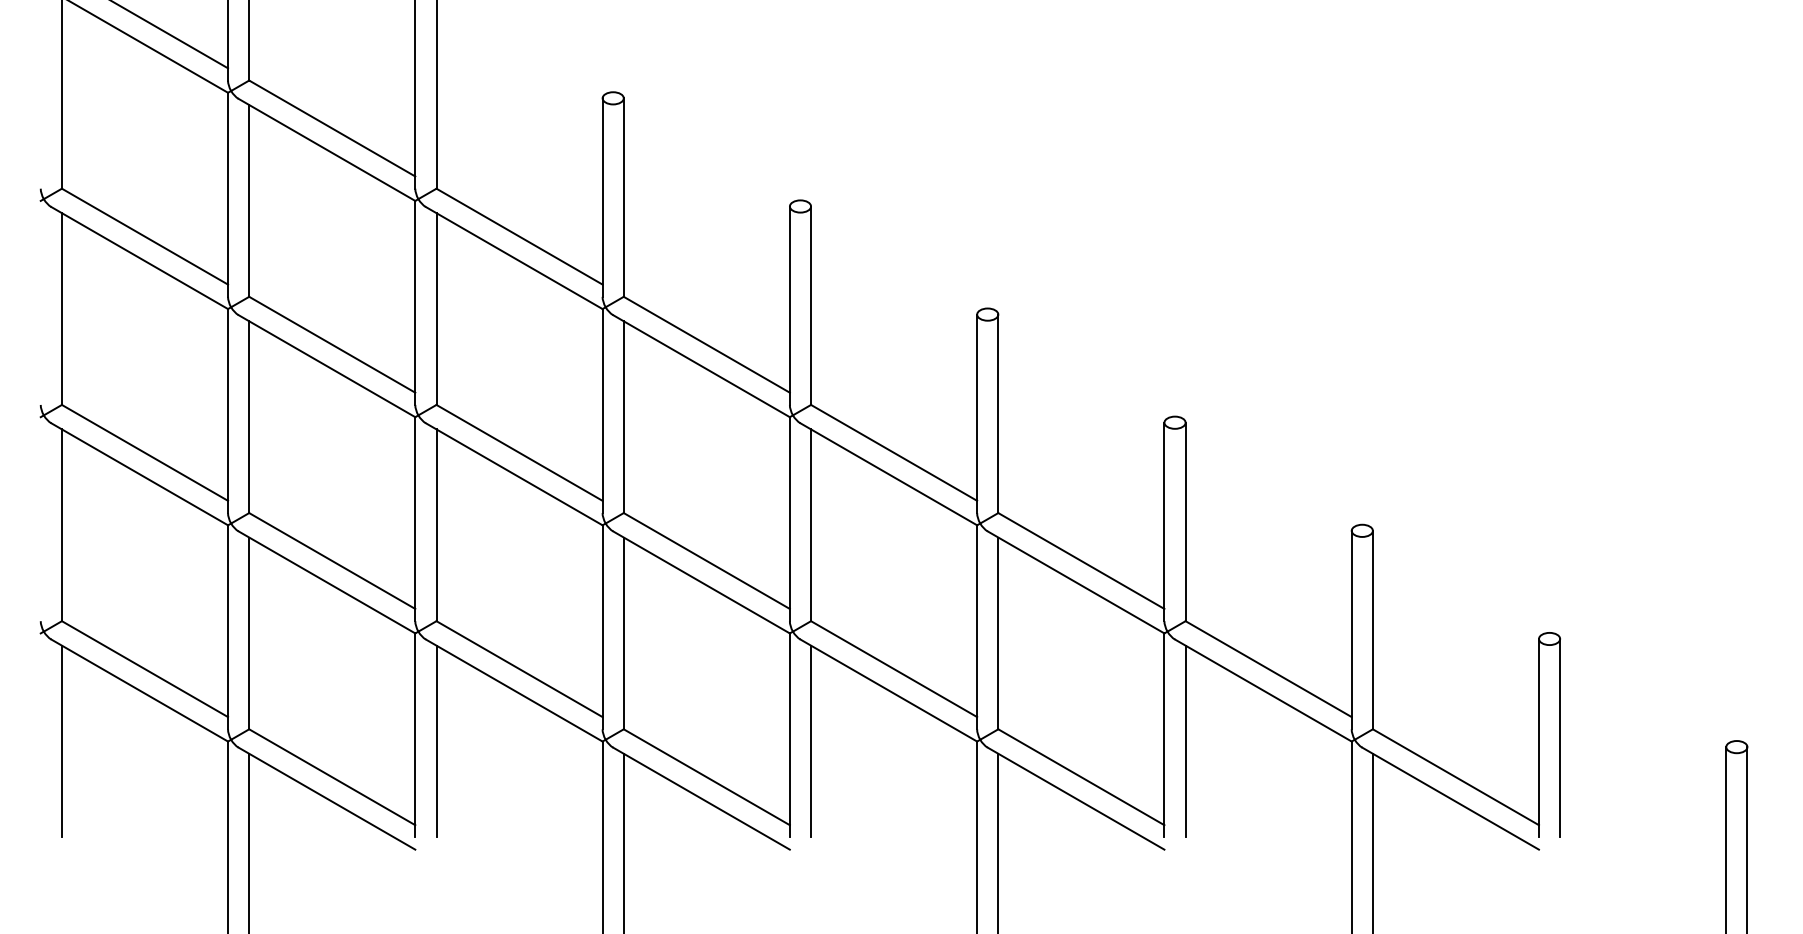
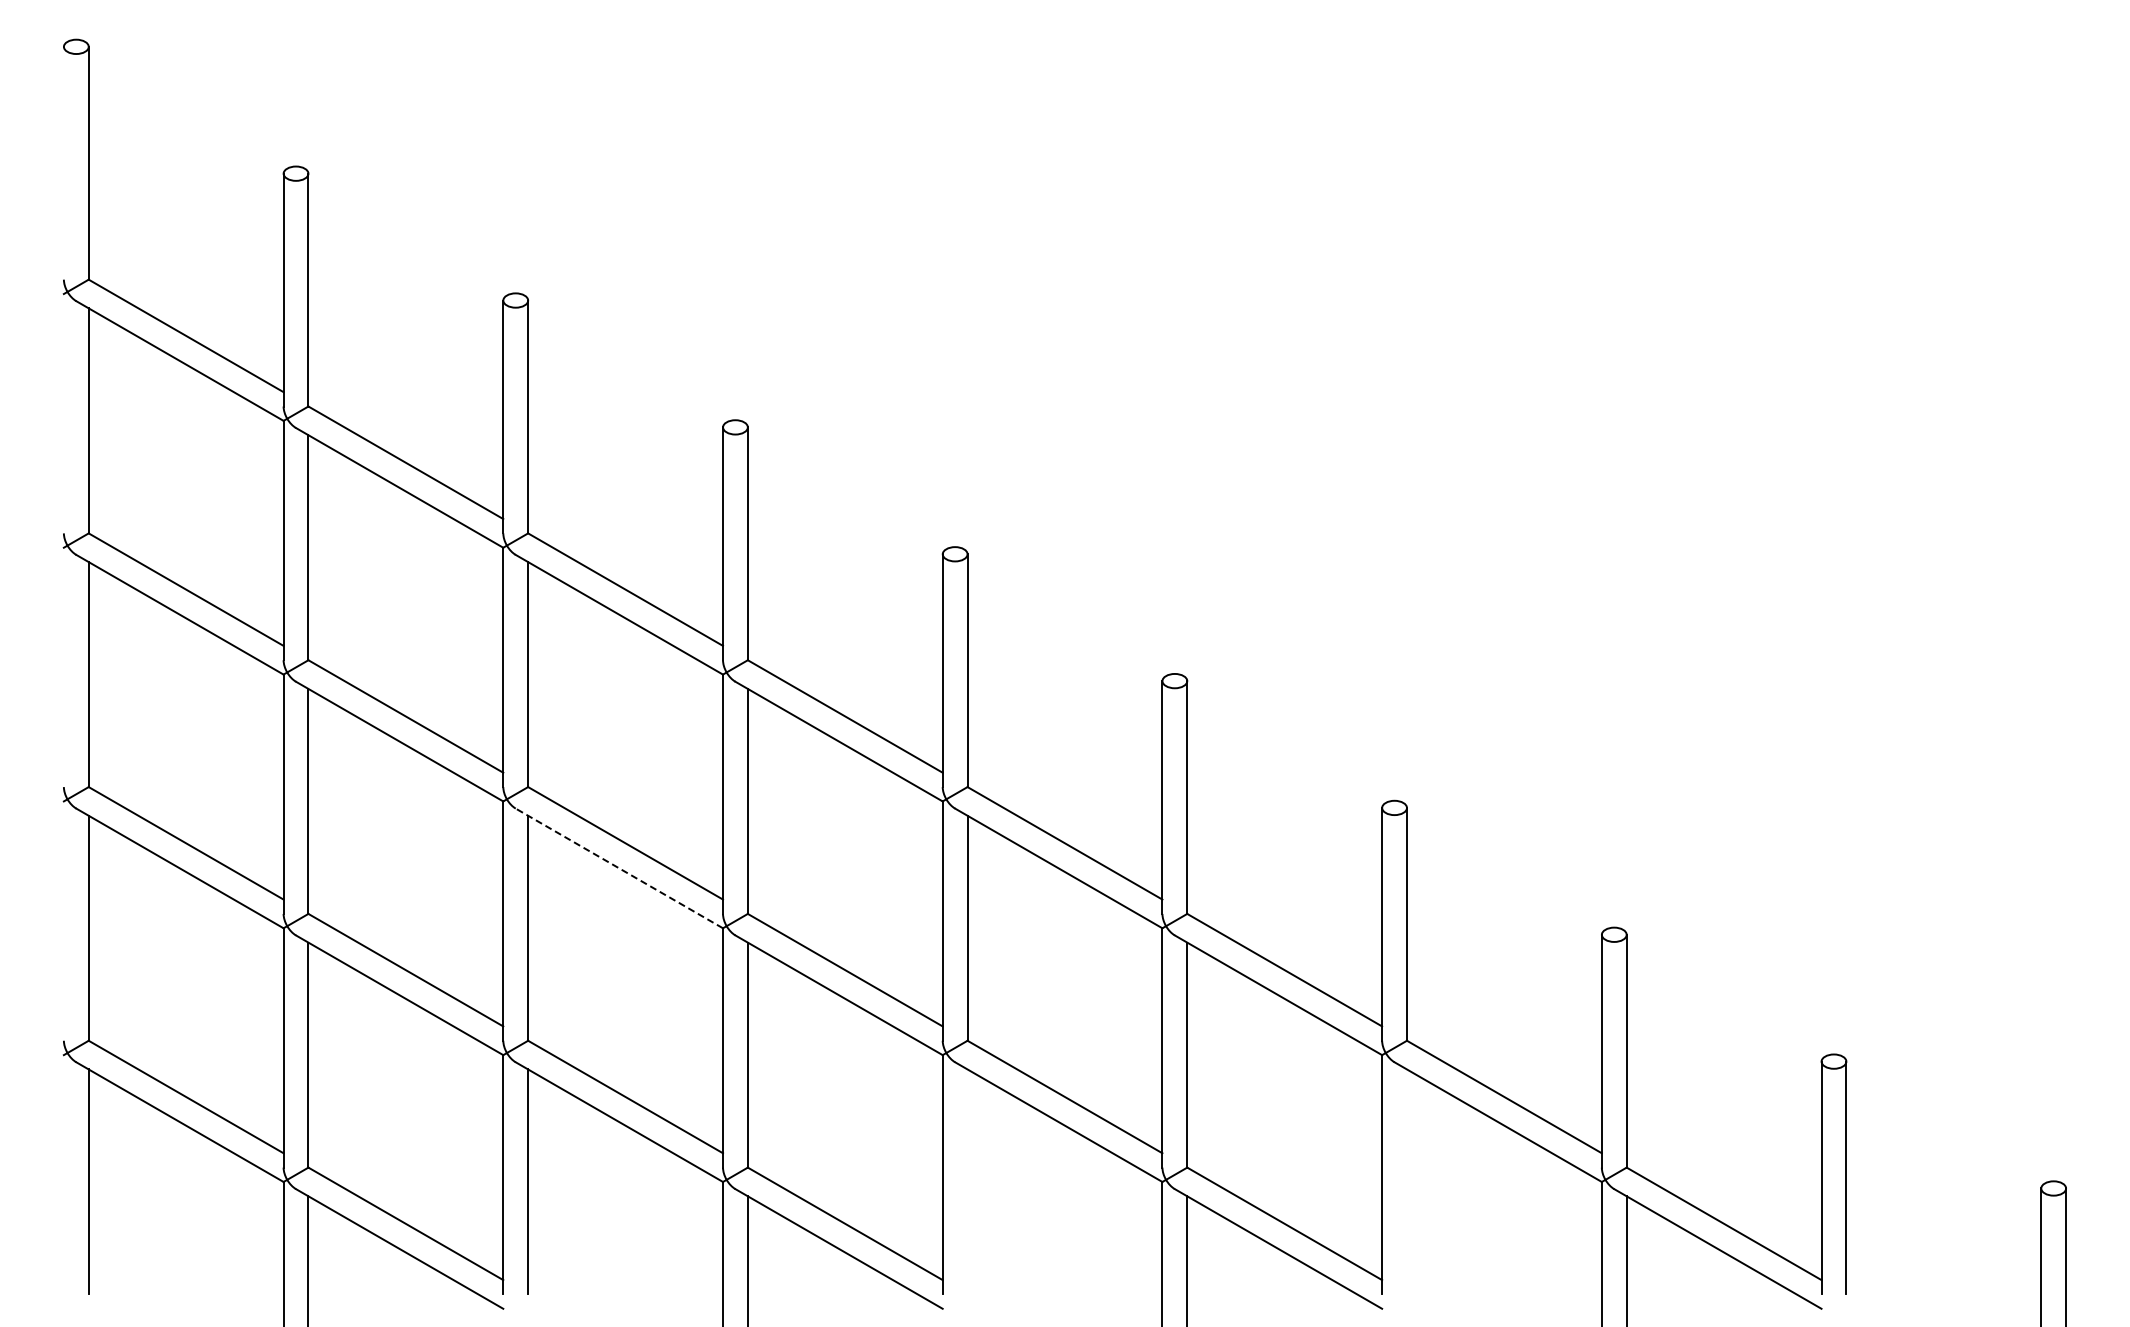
line: (514, 474) -> (619, 868), solid -> dashed
line: (811, 741) -> (967, 1181), removed
line: (1185, 741) -> (1406, 1181), removed

